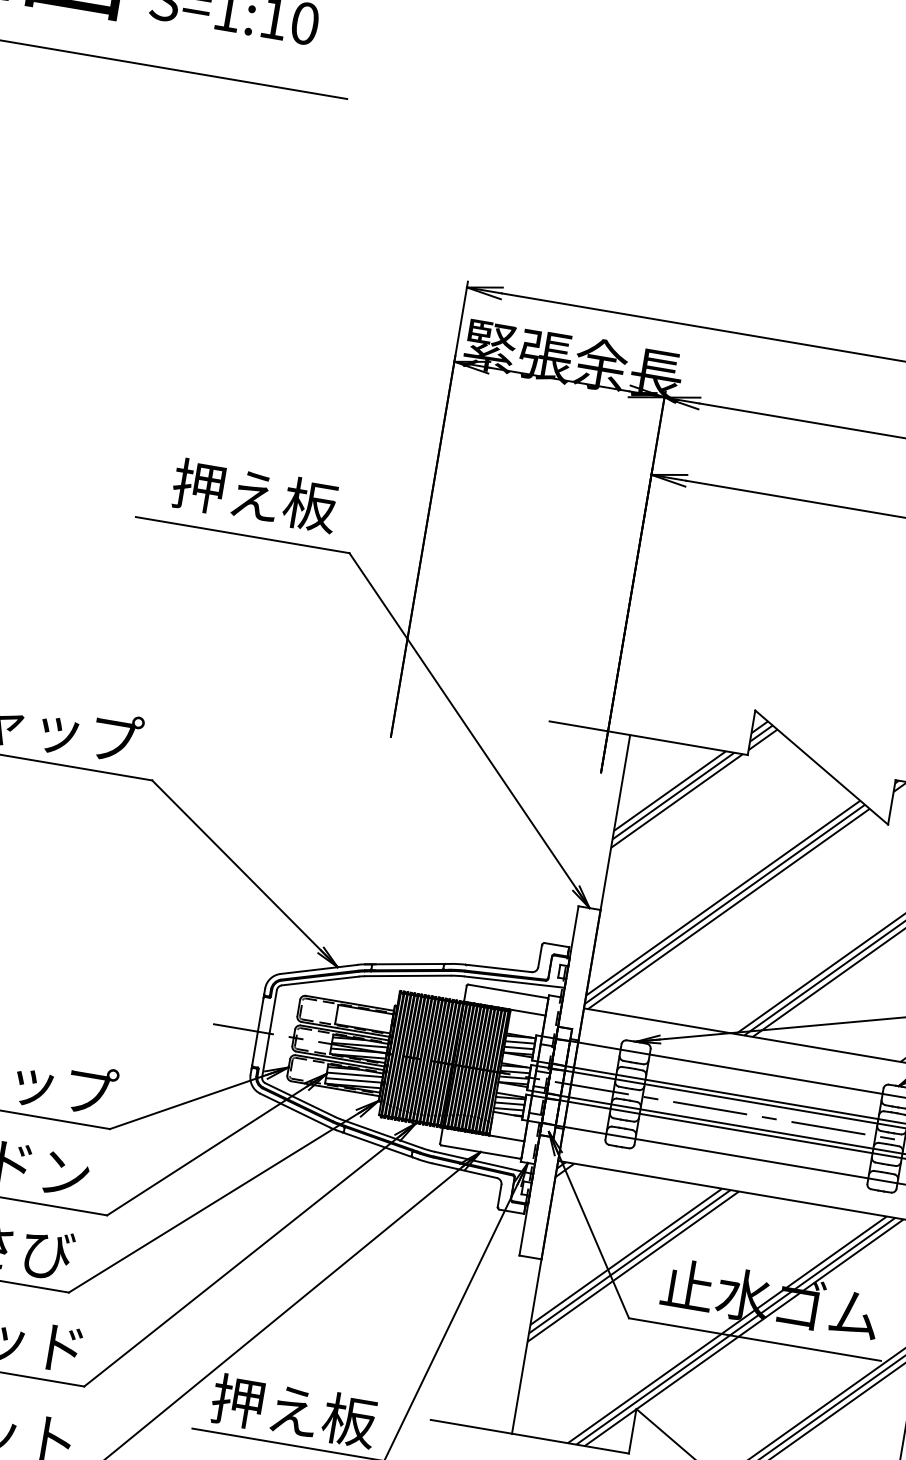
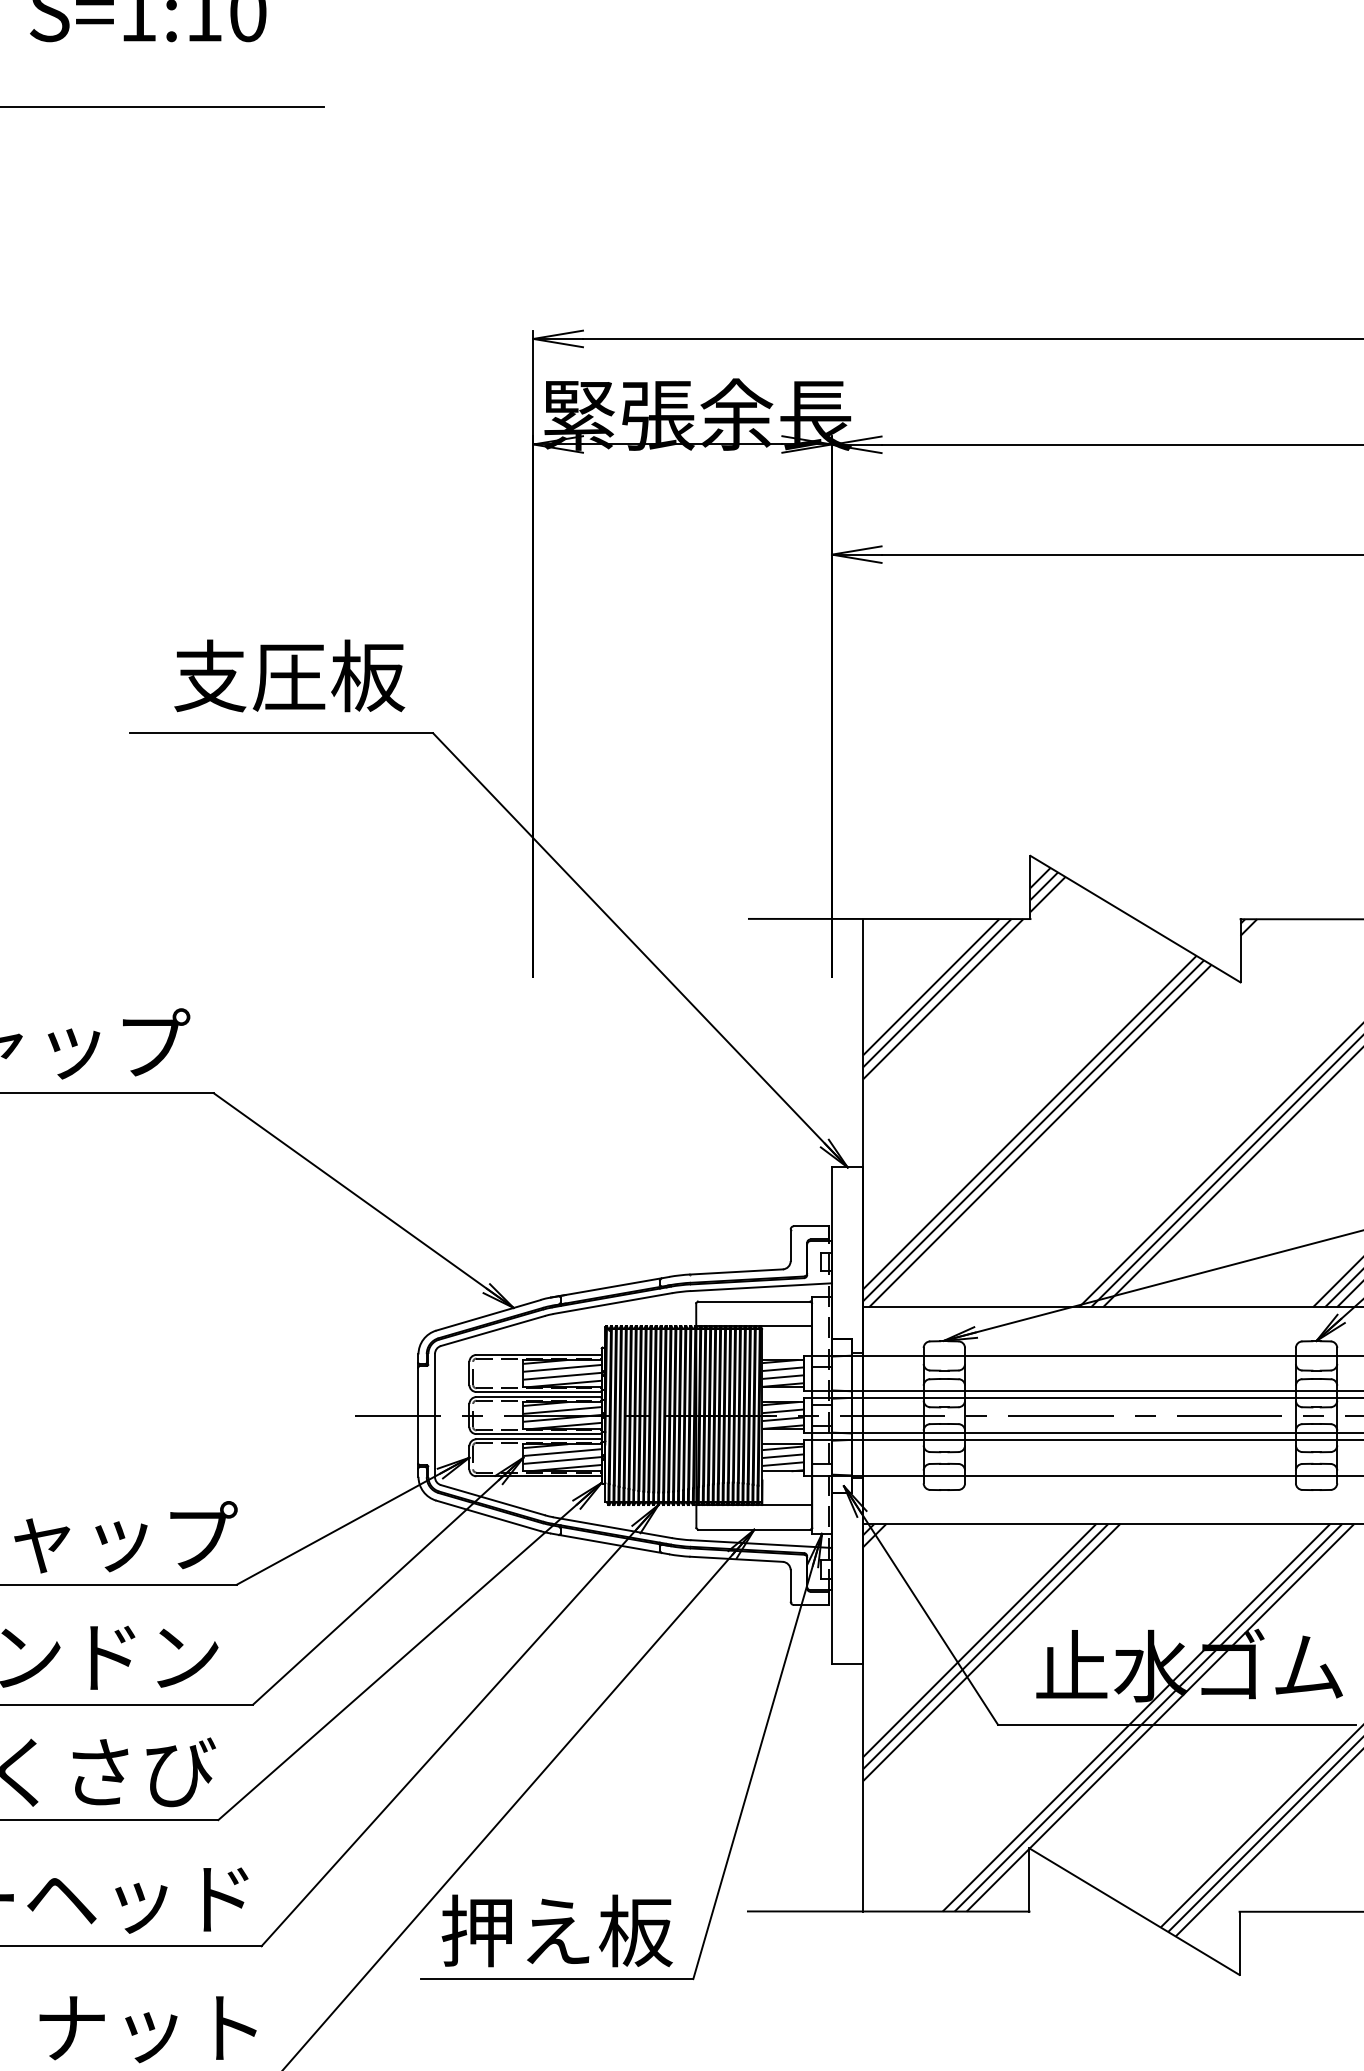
text: (227, 490) -> (249, 675), 押え板 -> 支圧板
hatch: (365, 1019) -> (564, 1373), added

